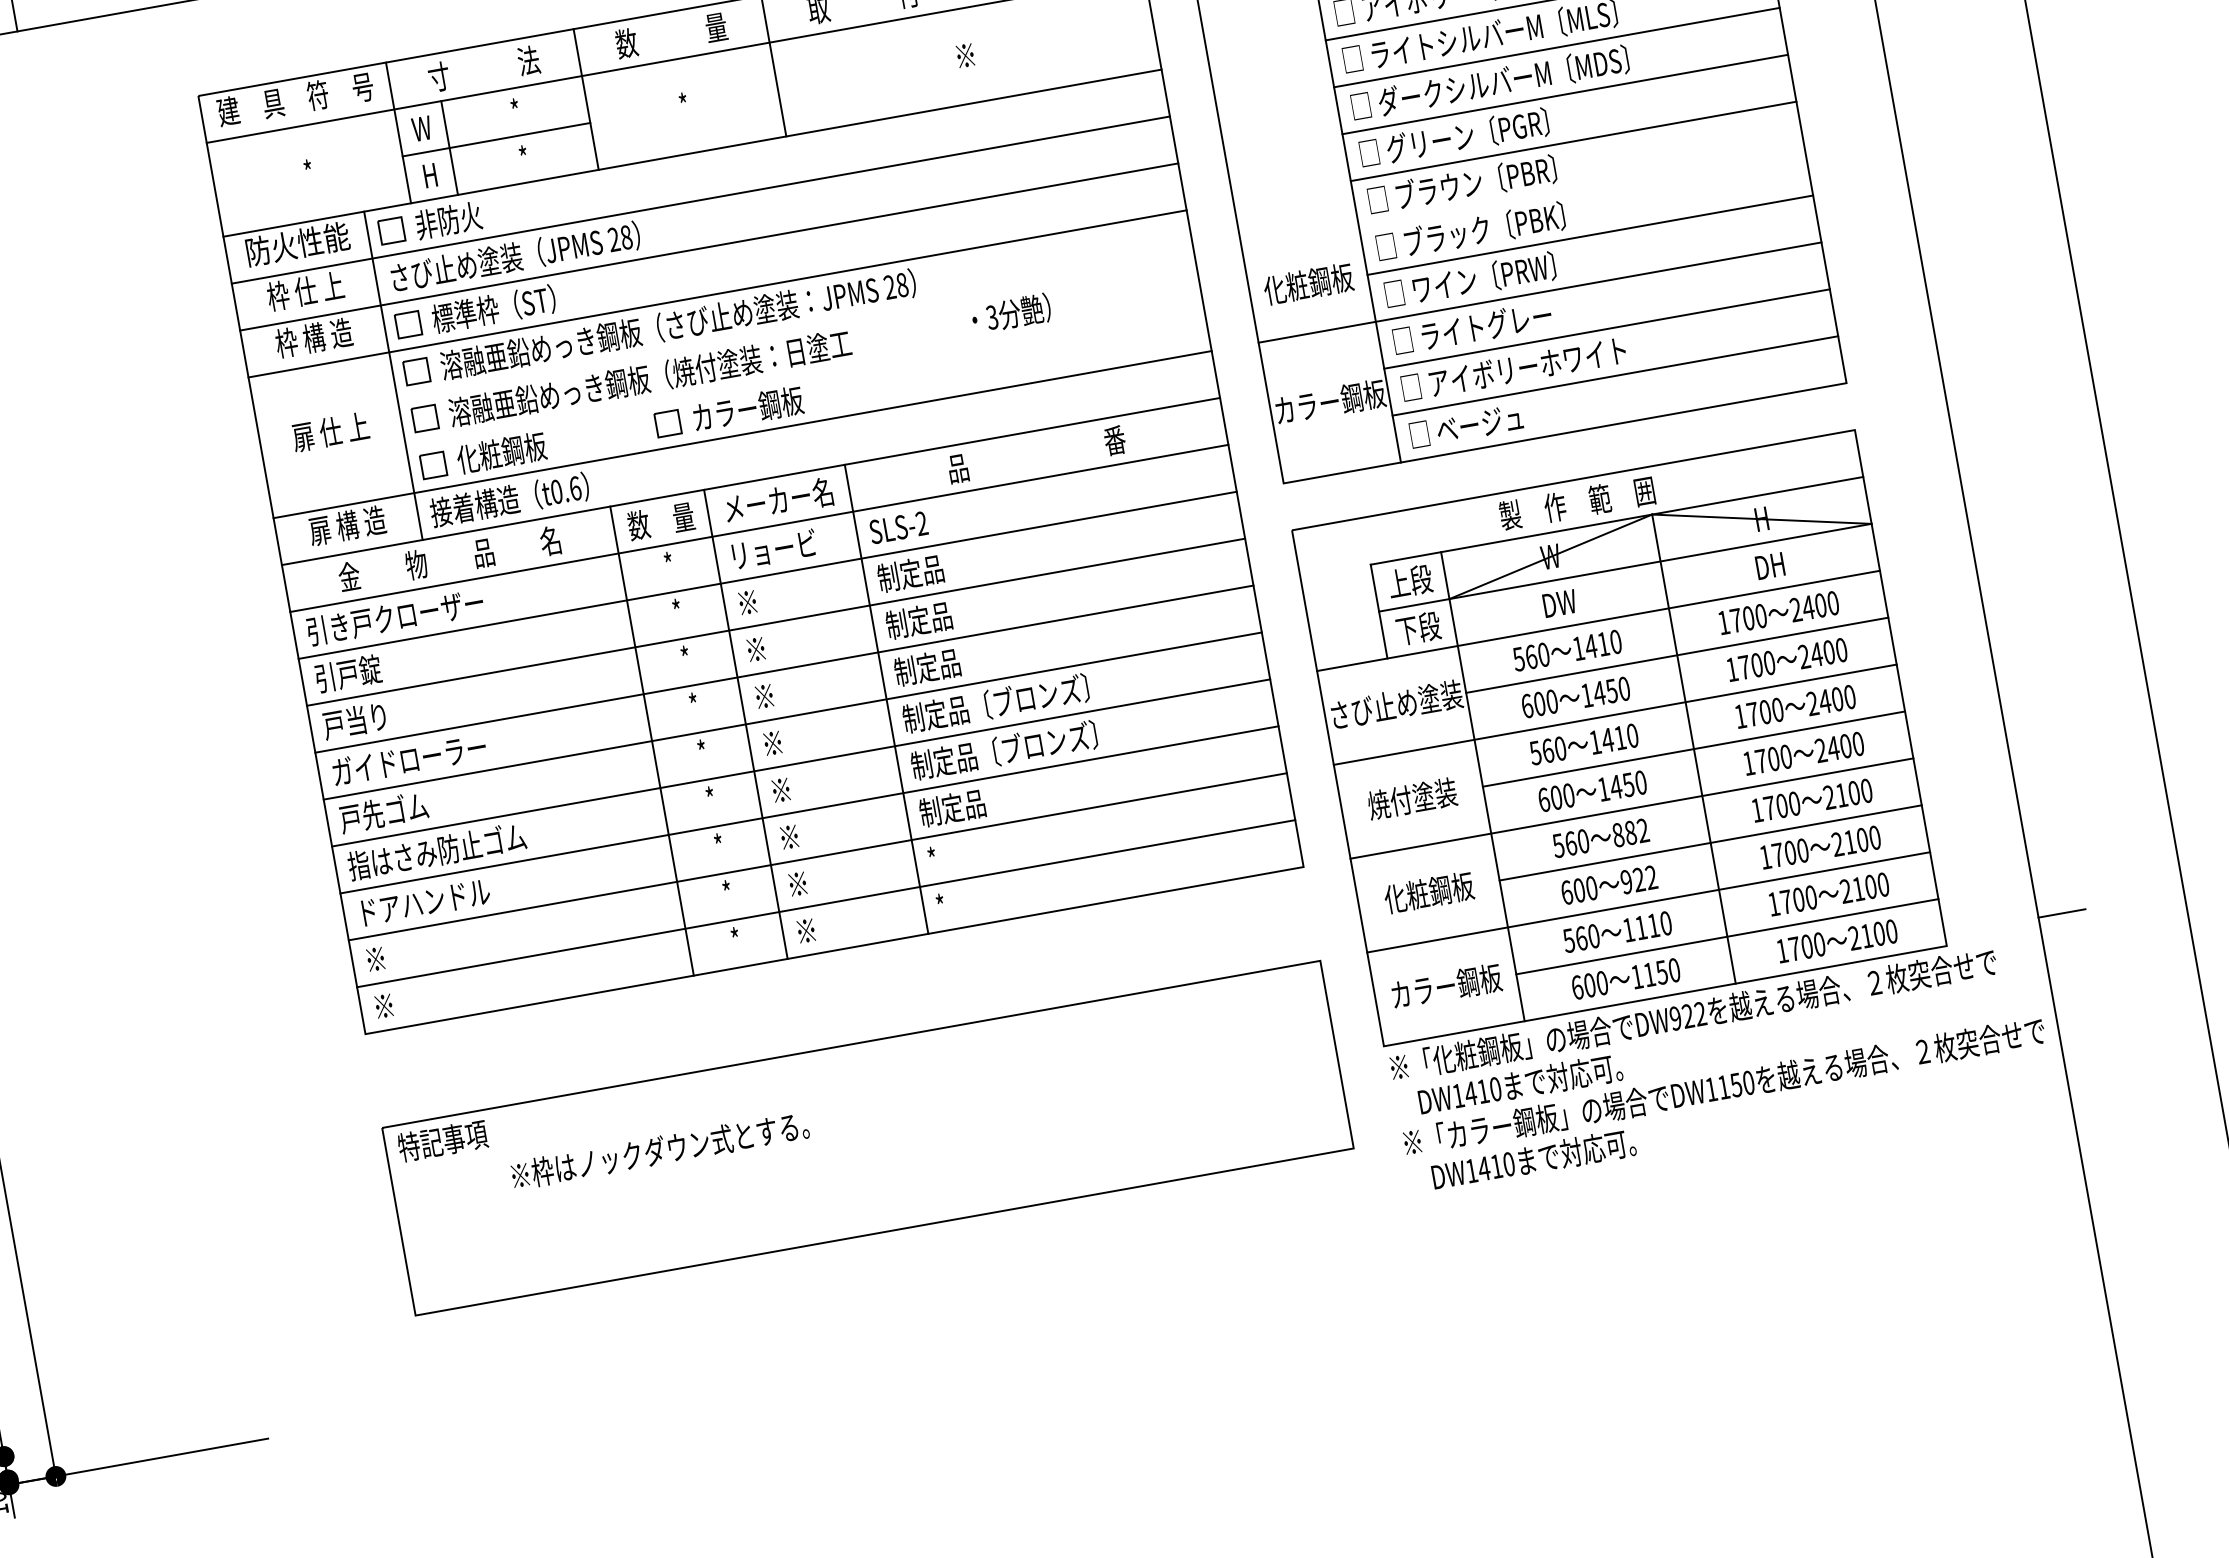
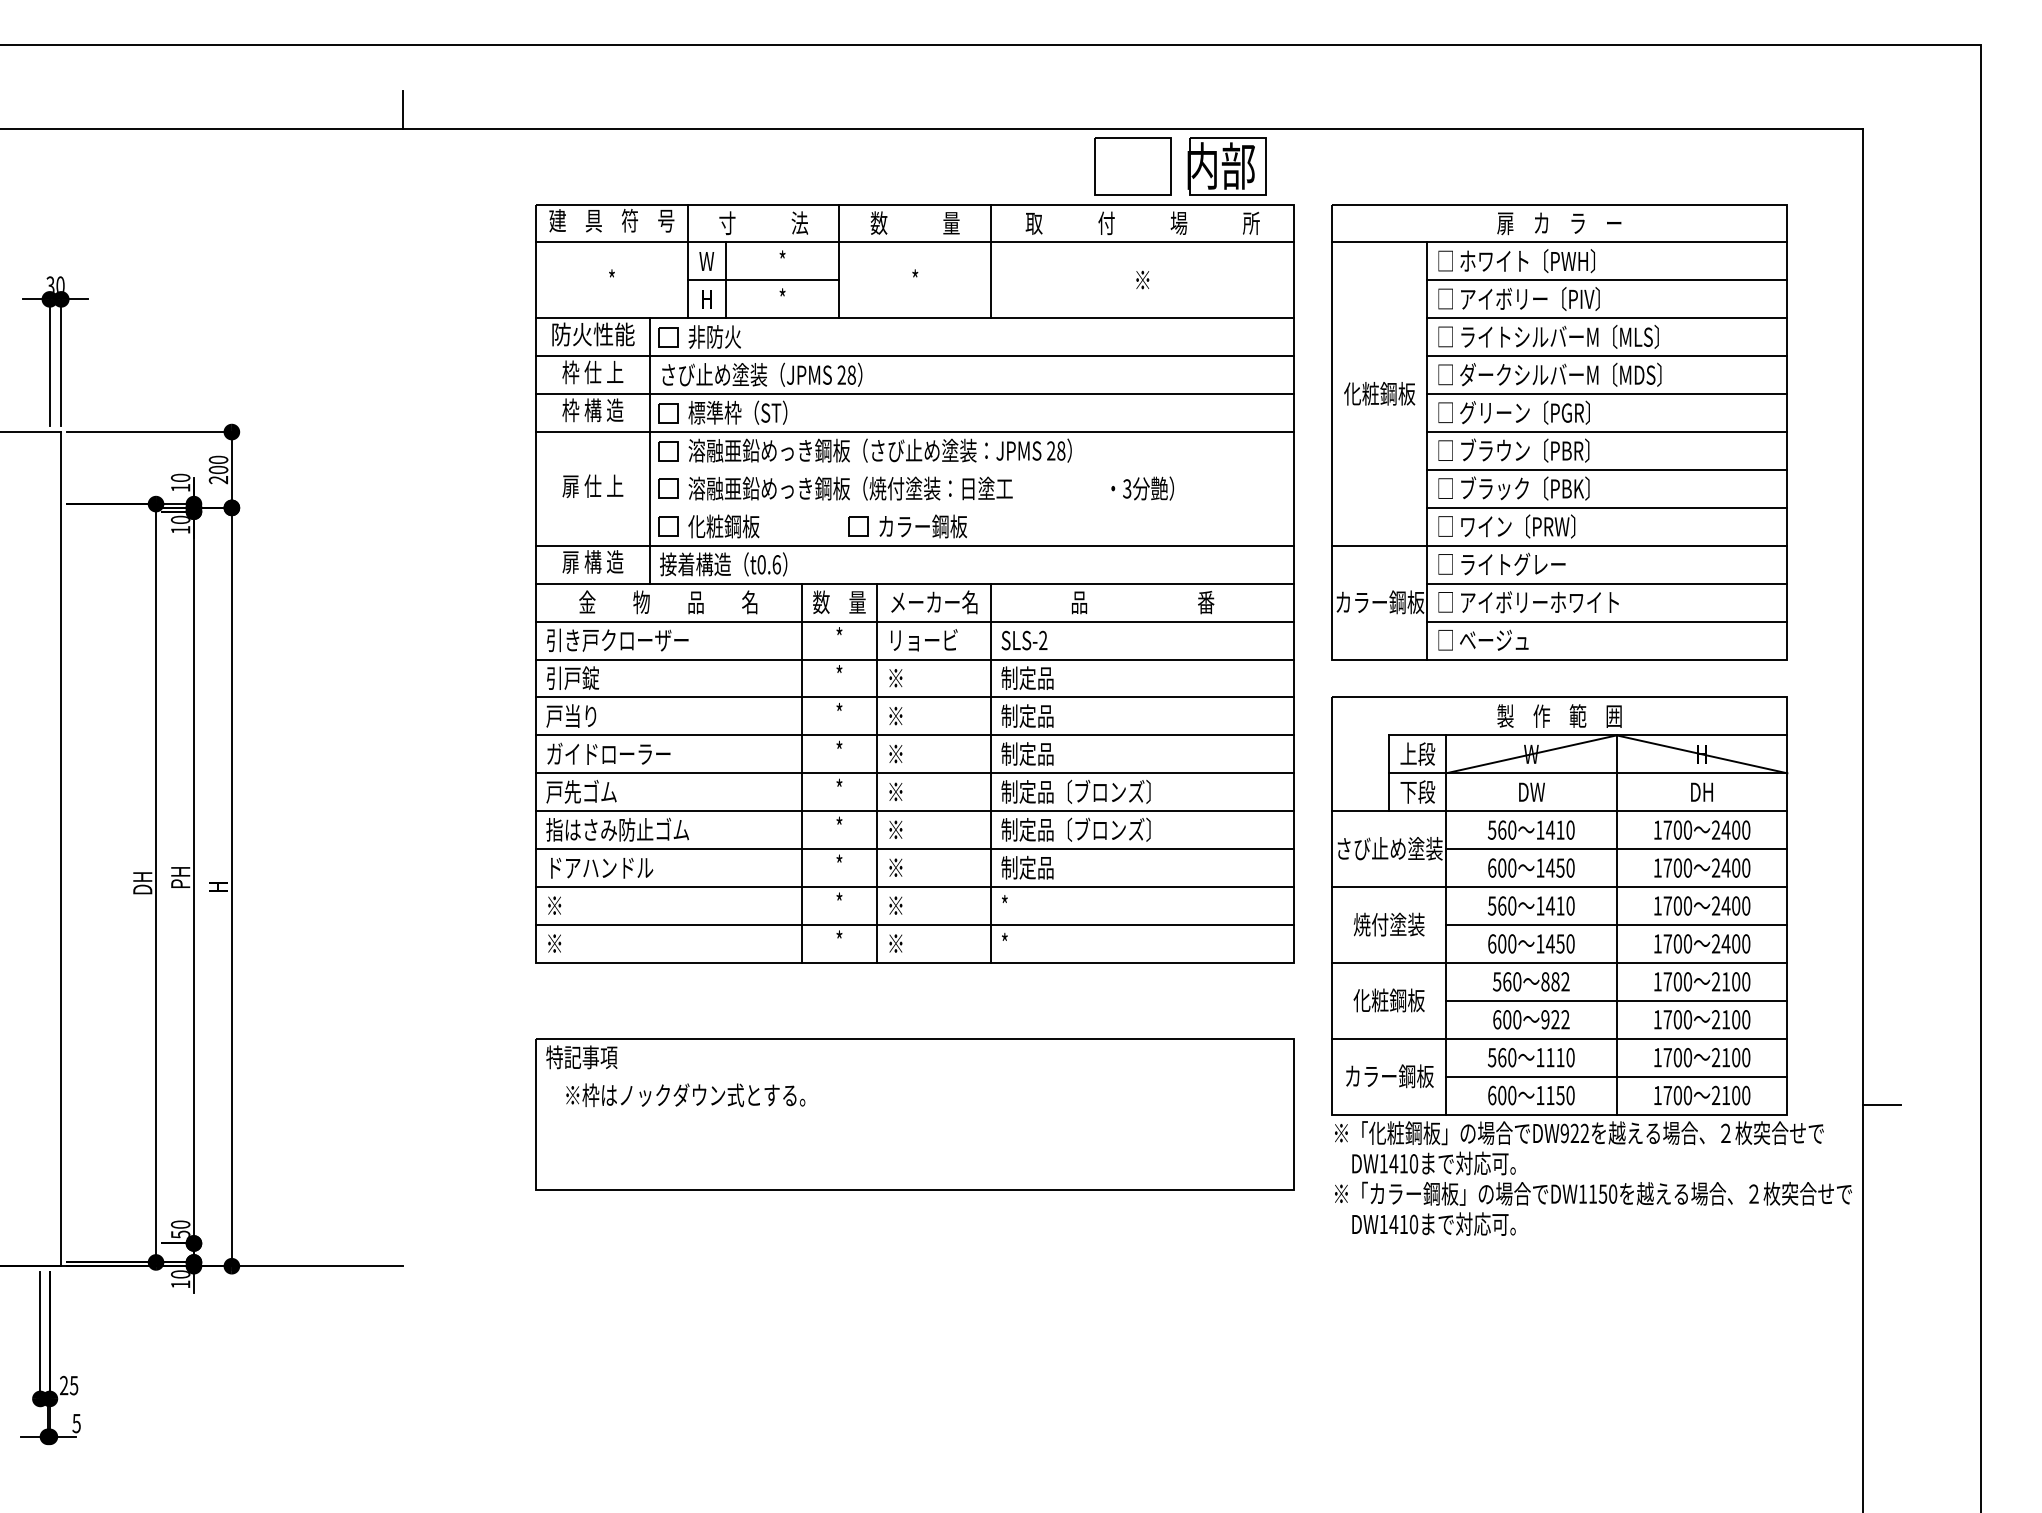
line: (1582, 187) -> (1607, 469), added
text: (1308, 283) -> (1379, 393), moved
text: (659, 1149) -> (685, 1094), moved

